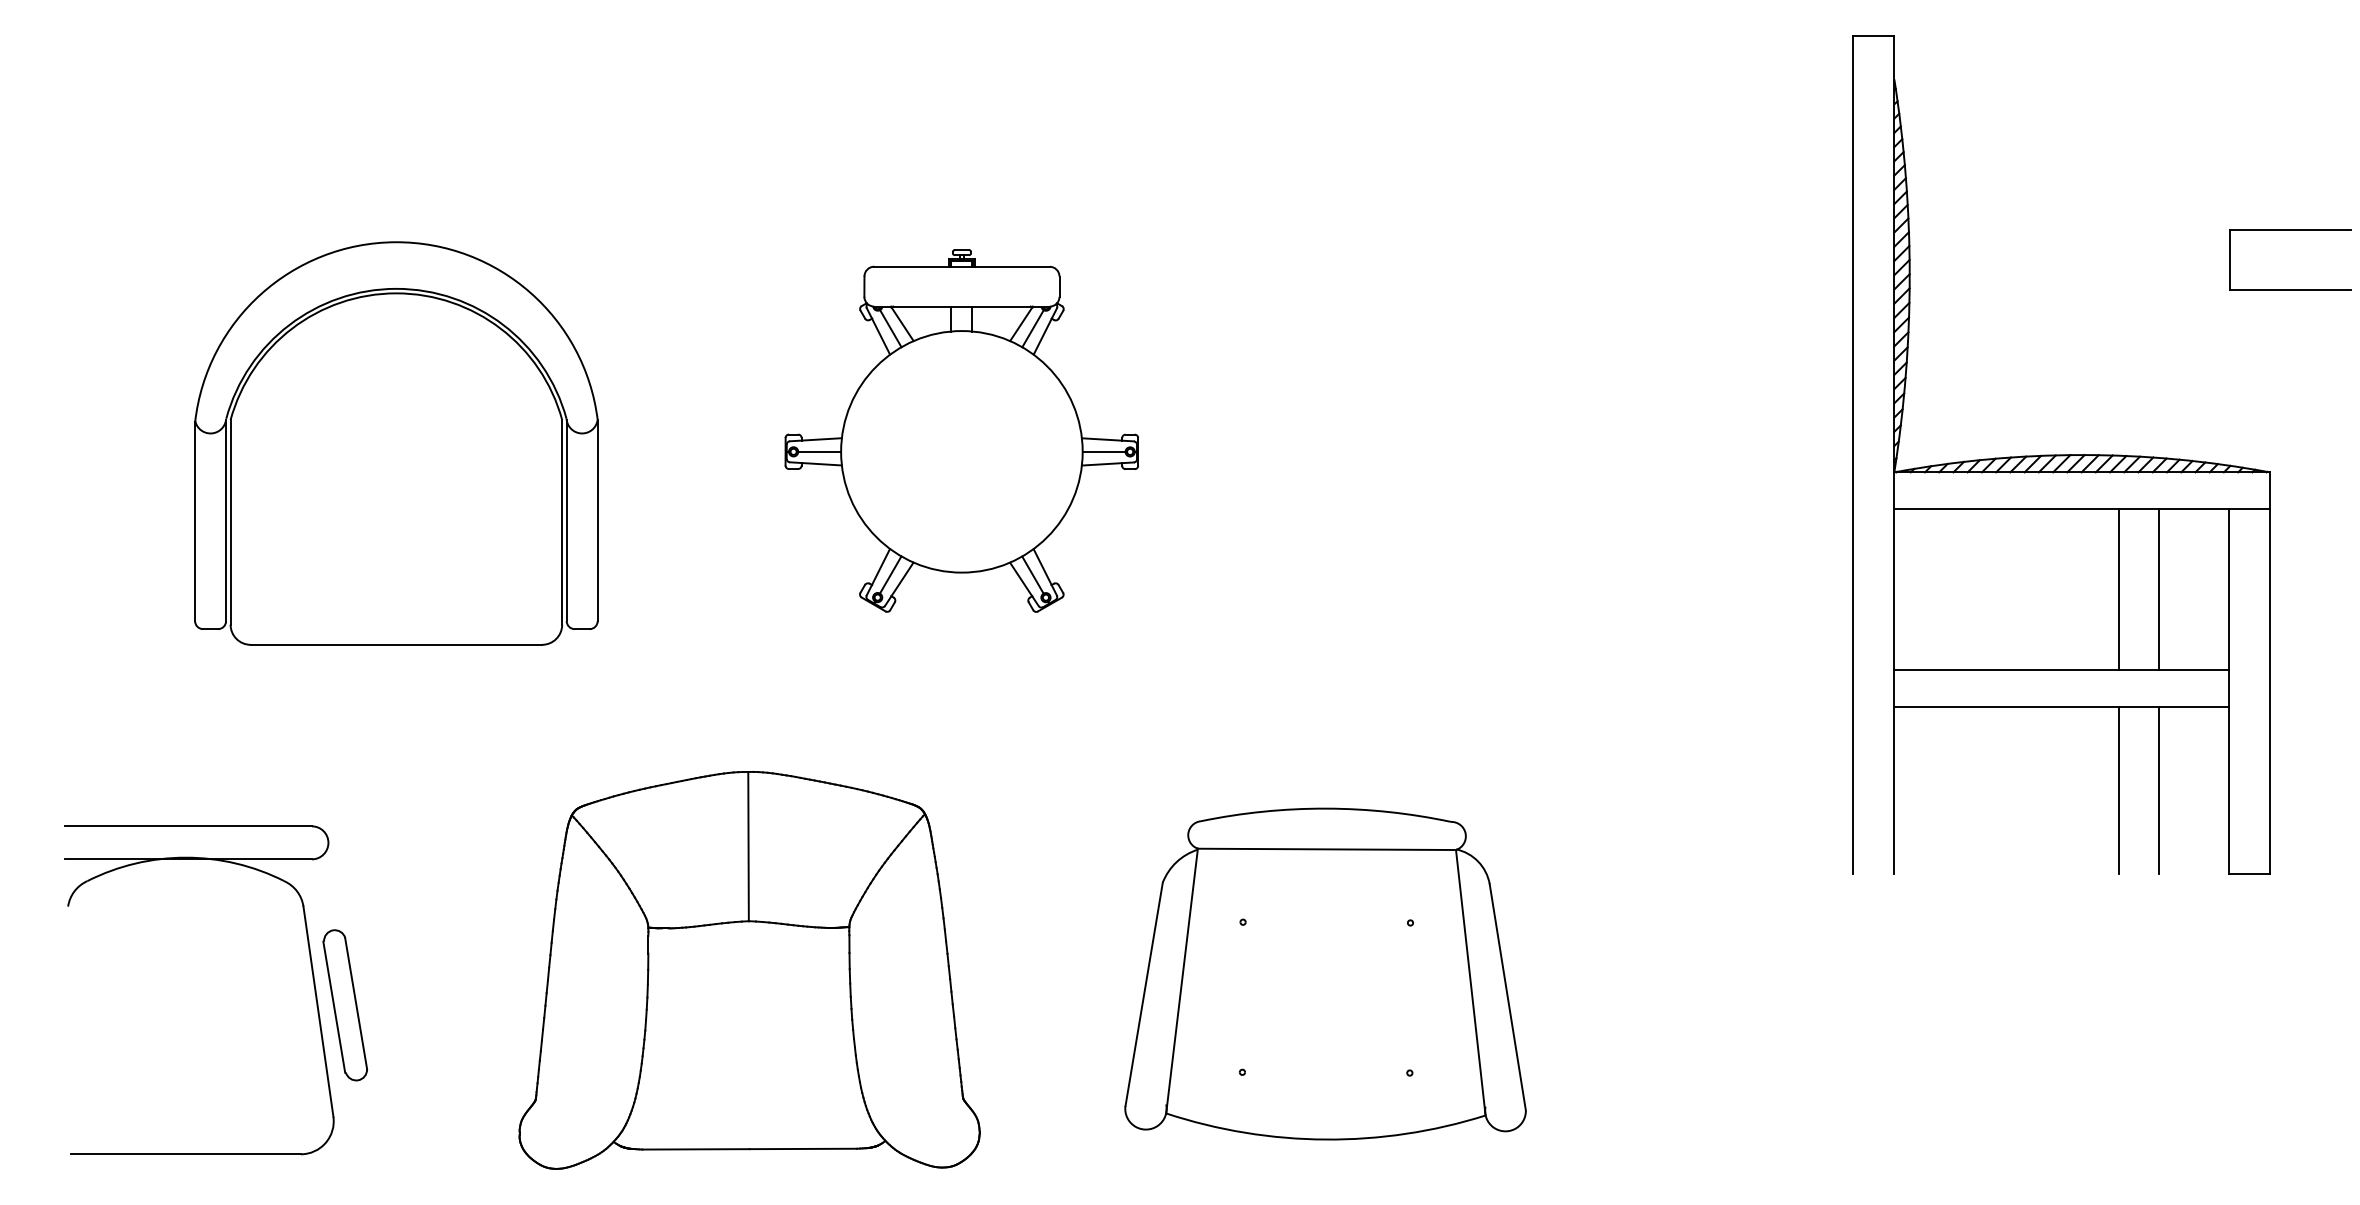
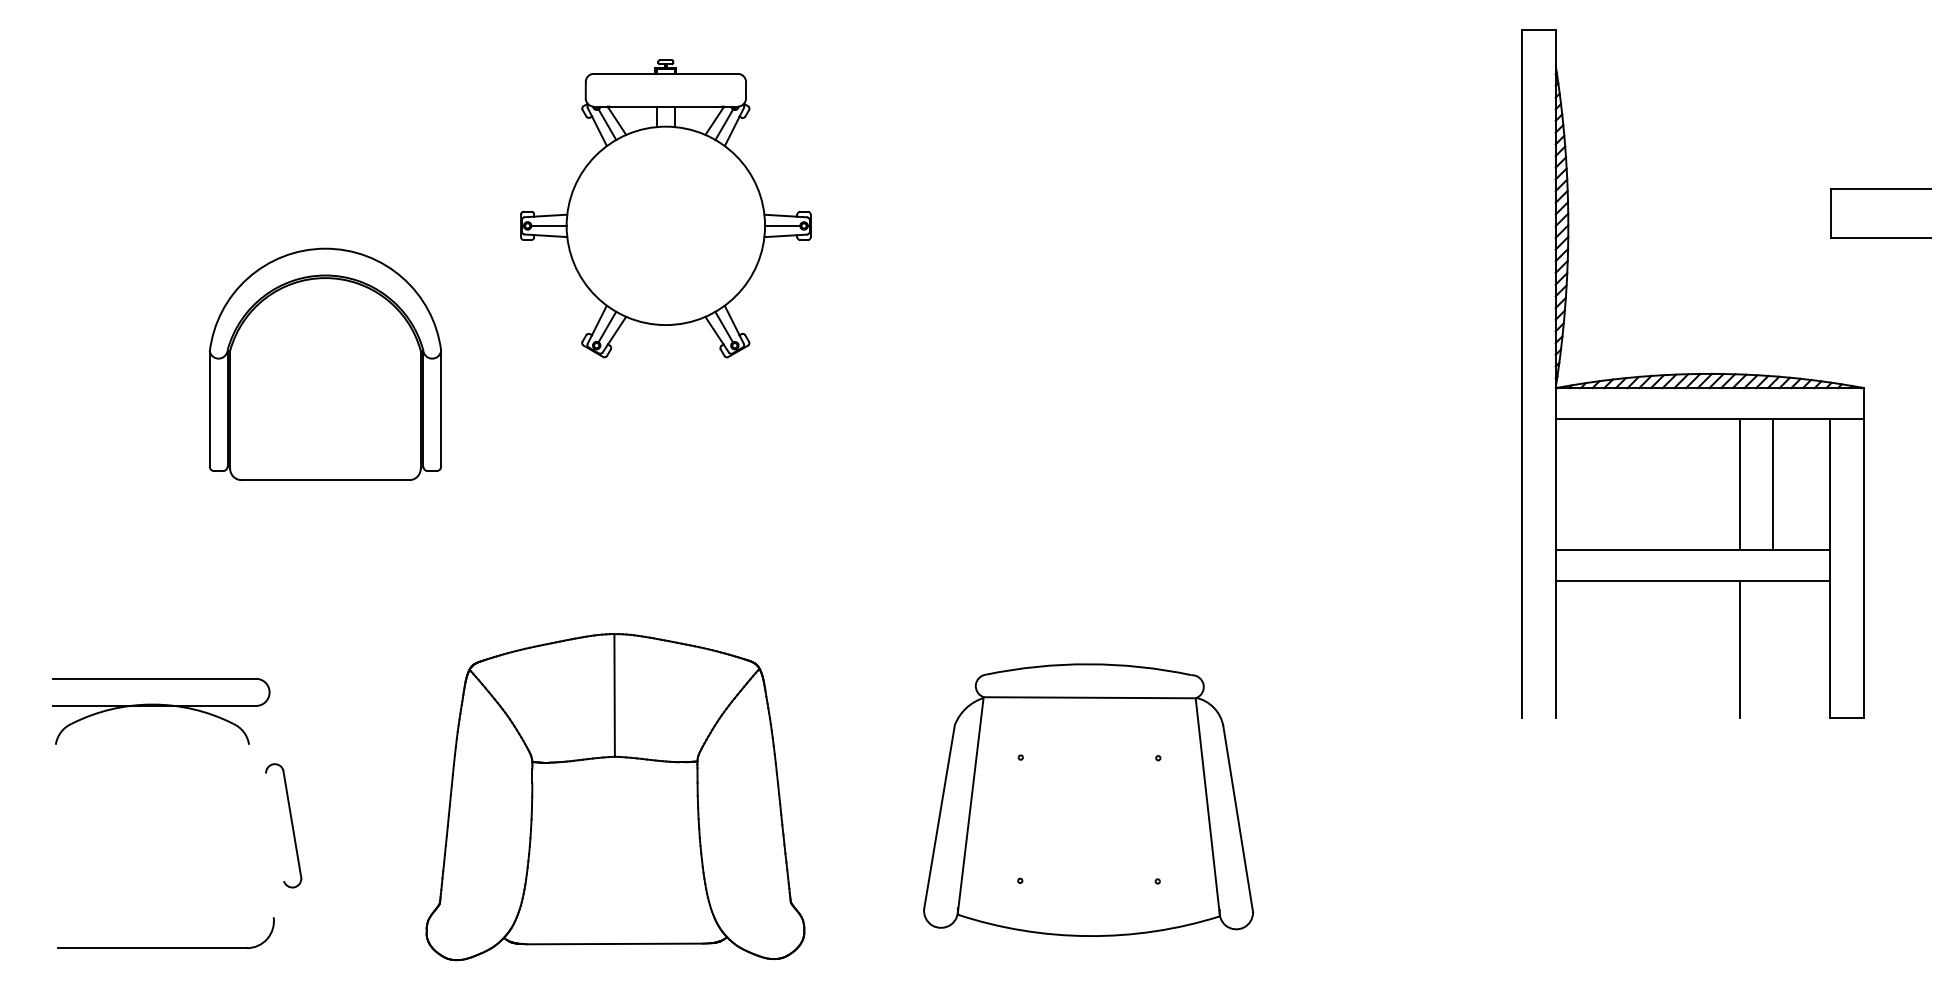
part: (961, 430) -> (665, 208), moved
part: (396, 443) -> (325, 364), size x0.7
line: (2159, 790) -> (1773, 649), removed
line: (334, 1006) -> (274, 826), removed
line: (318, 1011) -> (261, 830), removed

